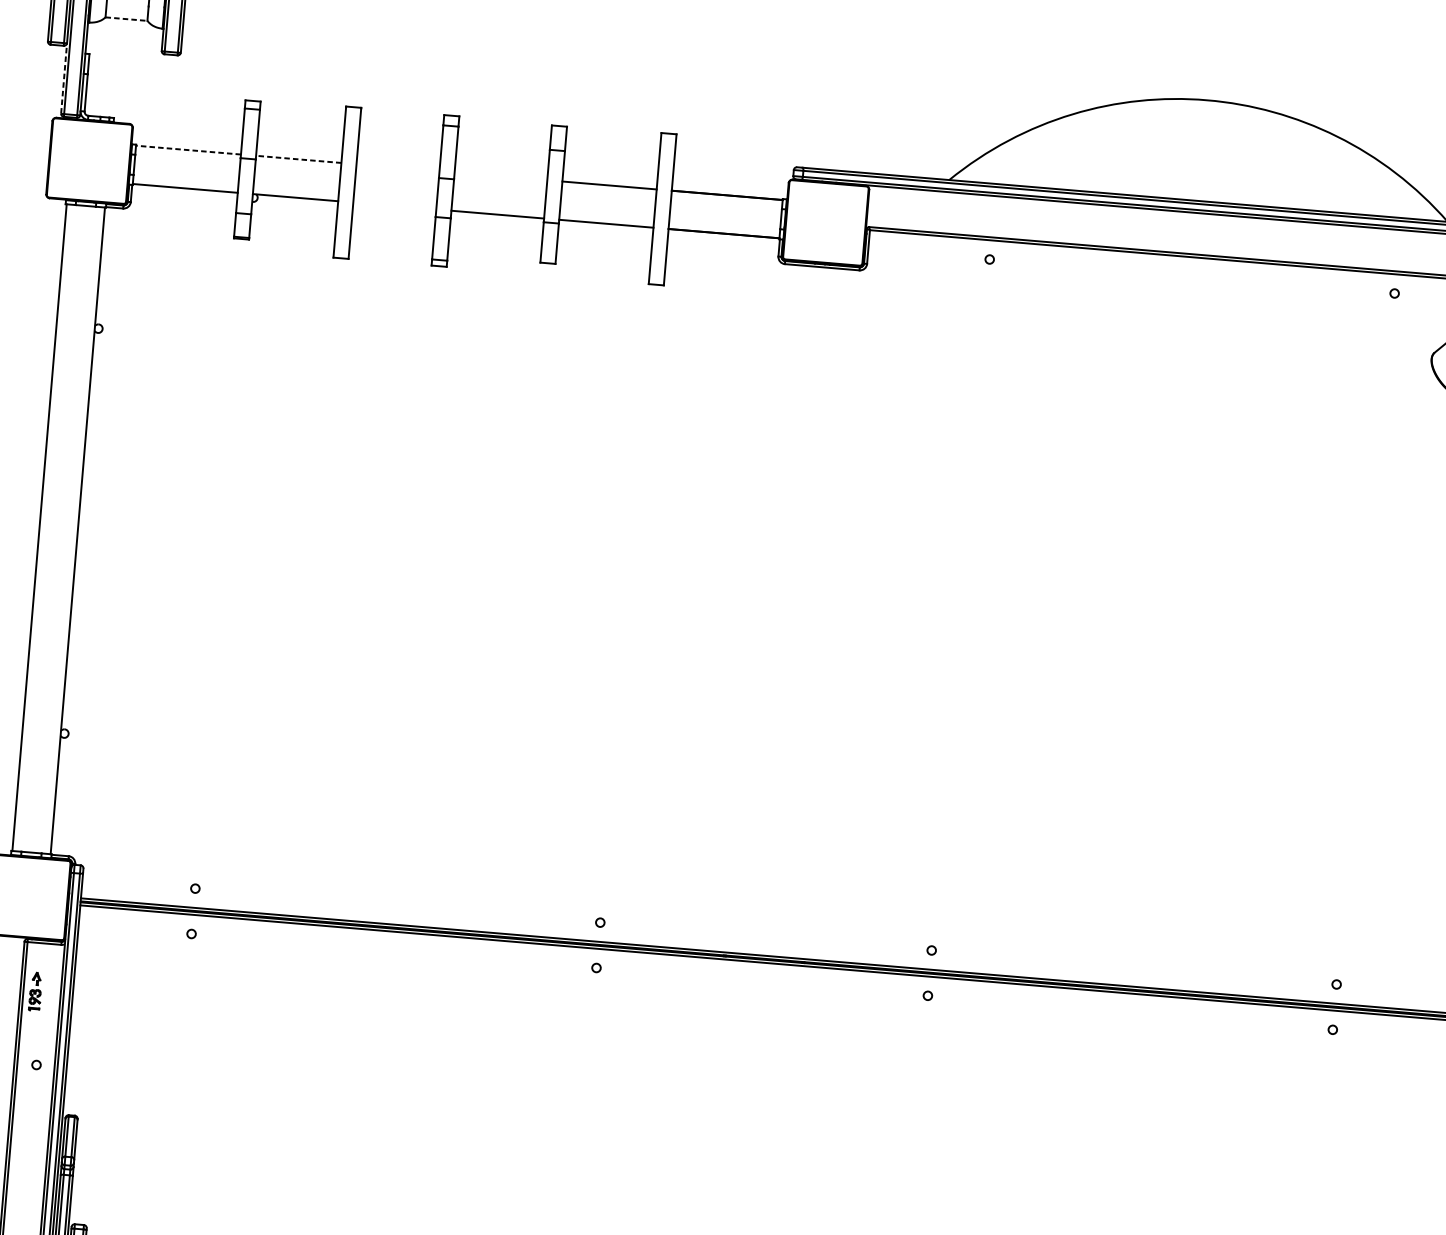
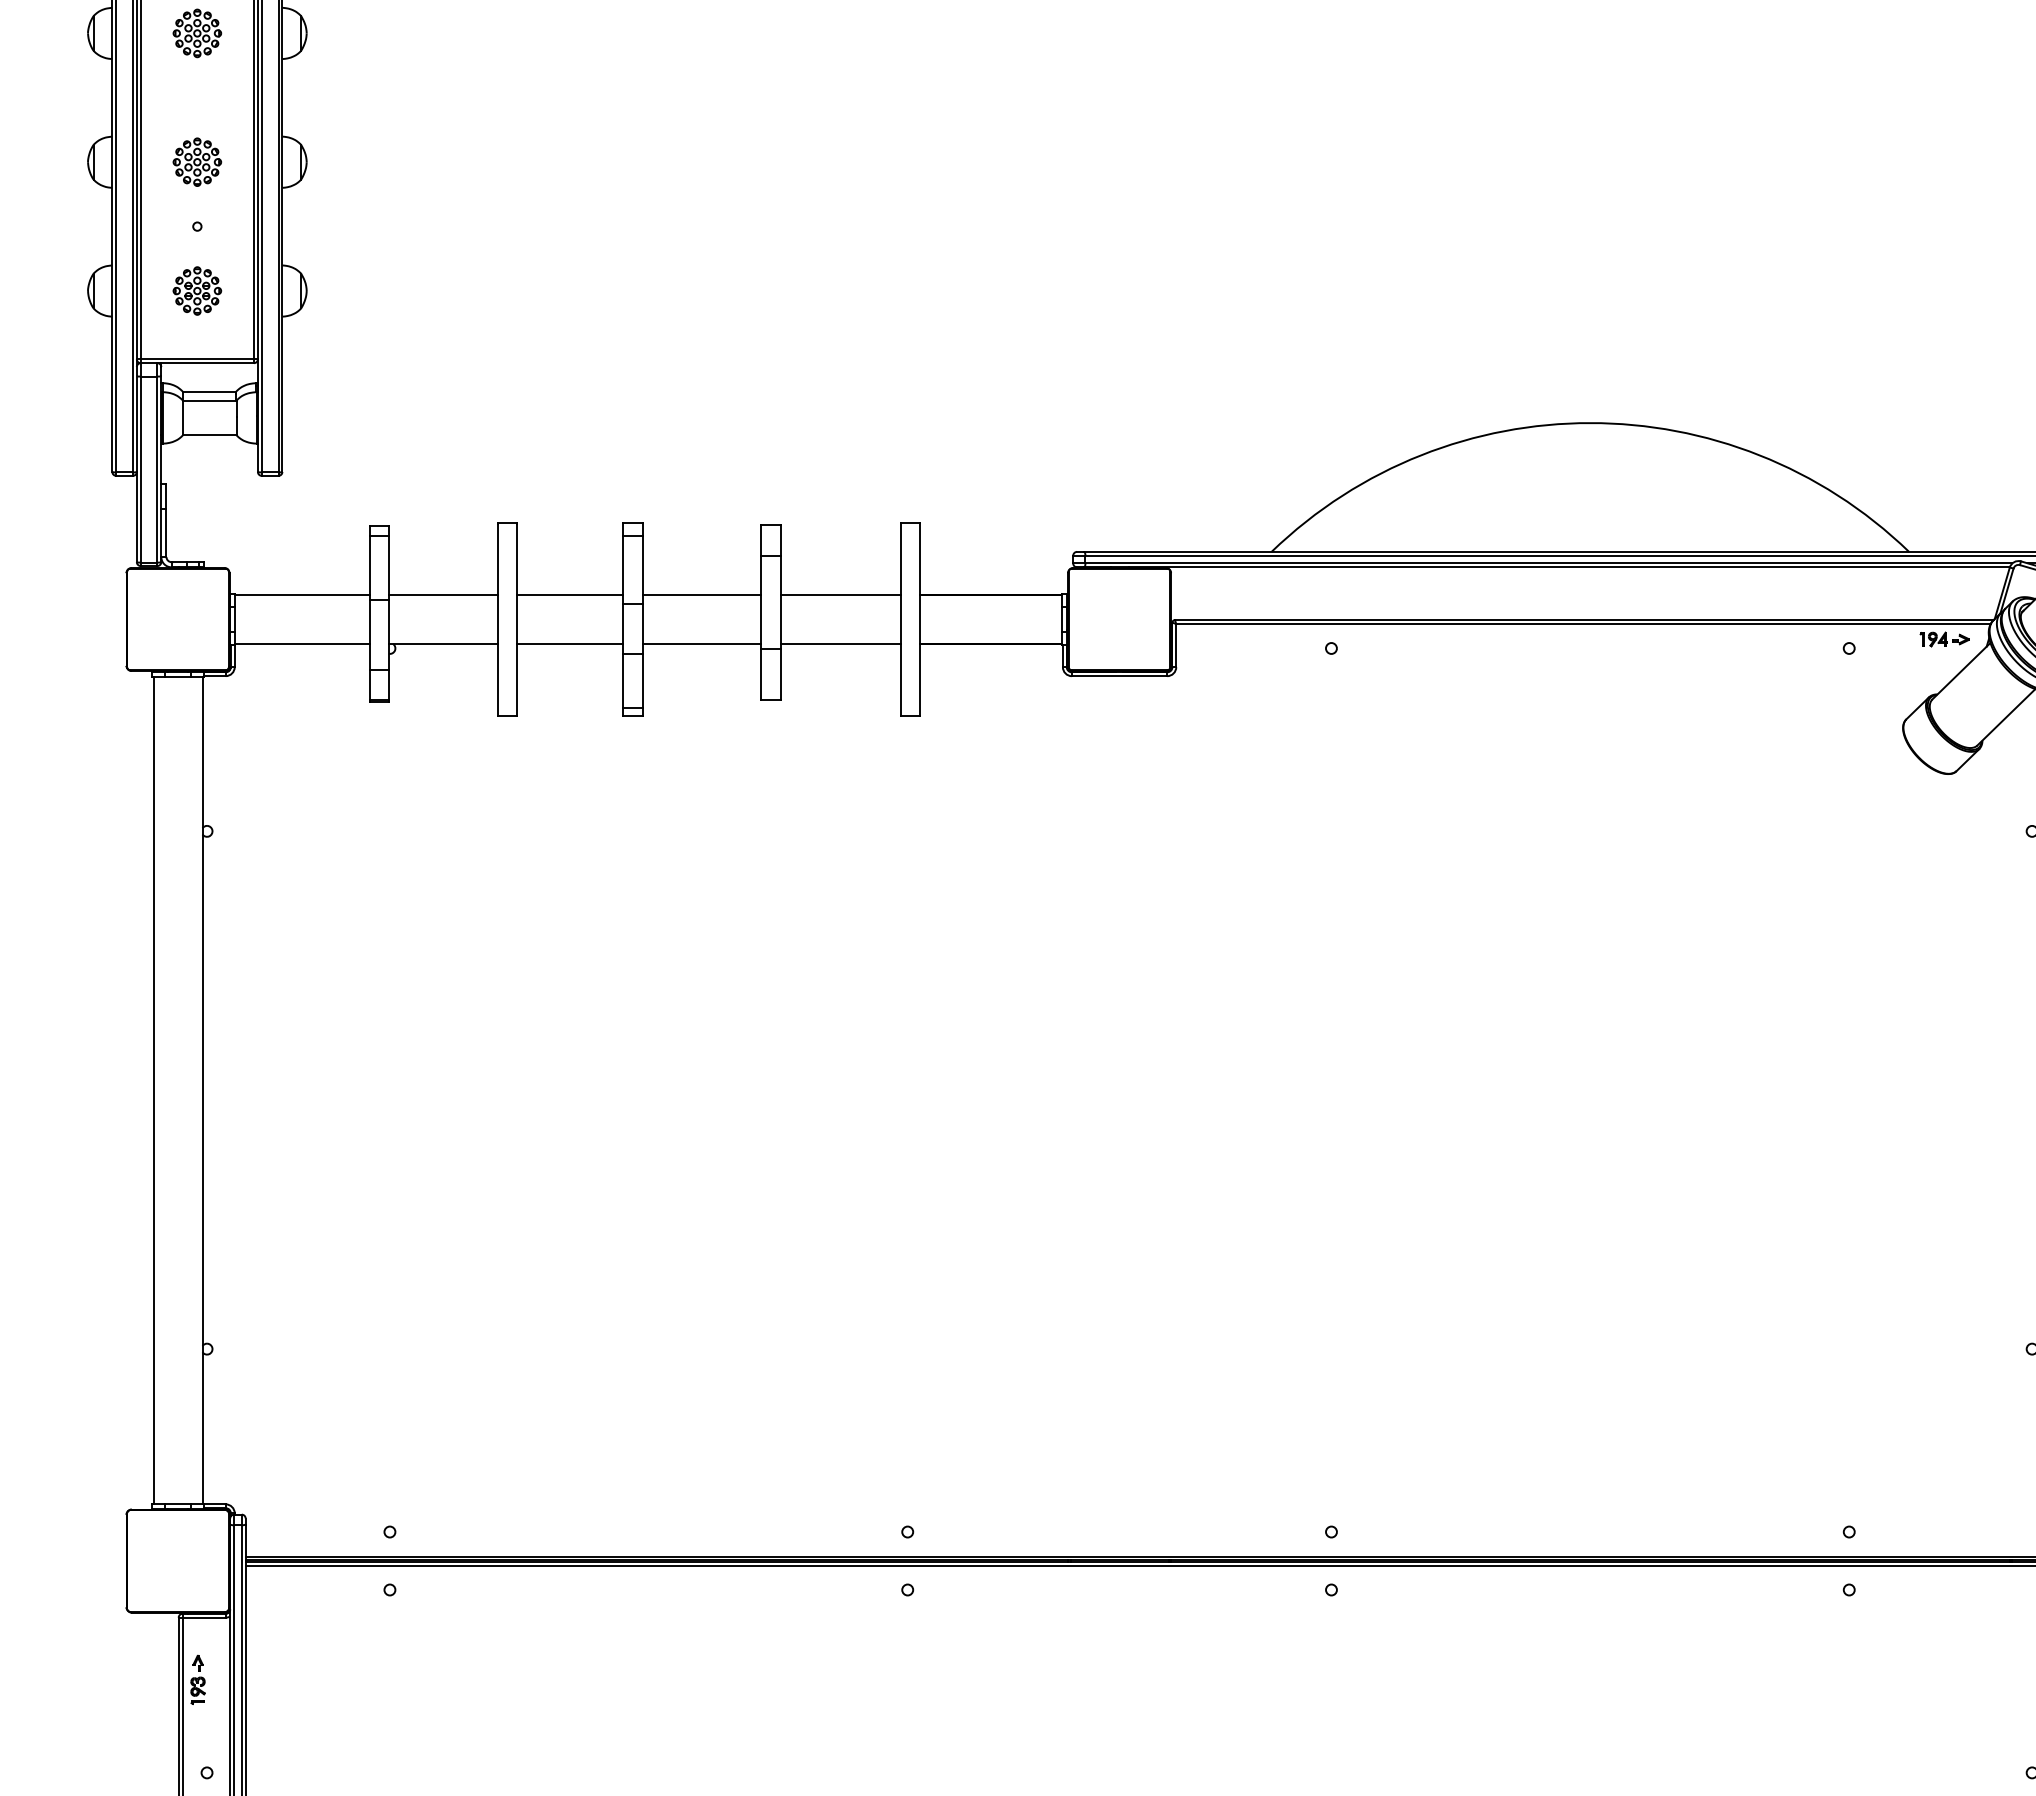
line: (126, 19) -> (209, 435), dashed -> solid
line: (63, 77) -> (136, 516), dashed -> solid
line: (187, 150) -> (301, 595), dashed -> solid
line: (298, 159) -> (443, 595), dashed -> solid
line: (398, 168) -> (570, 595), added
line: (500, 176) -> (701, 595), added
line: (394, 205) -> (570, 643), added

